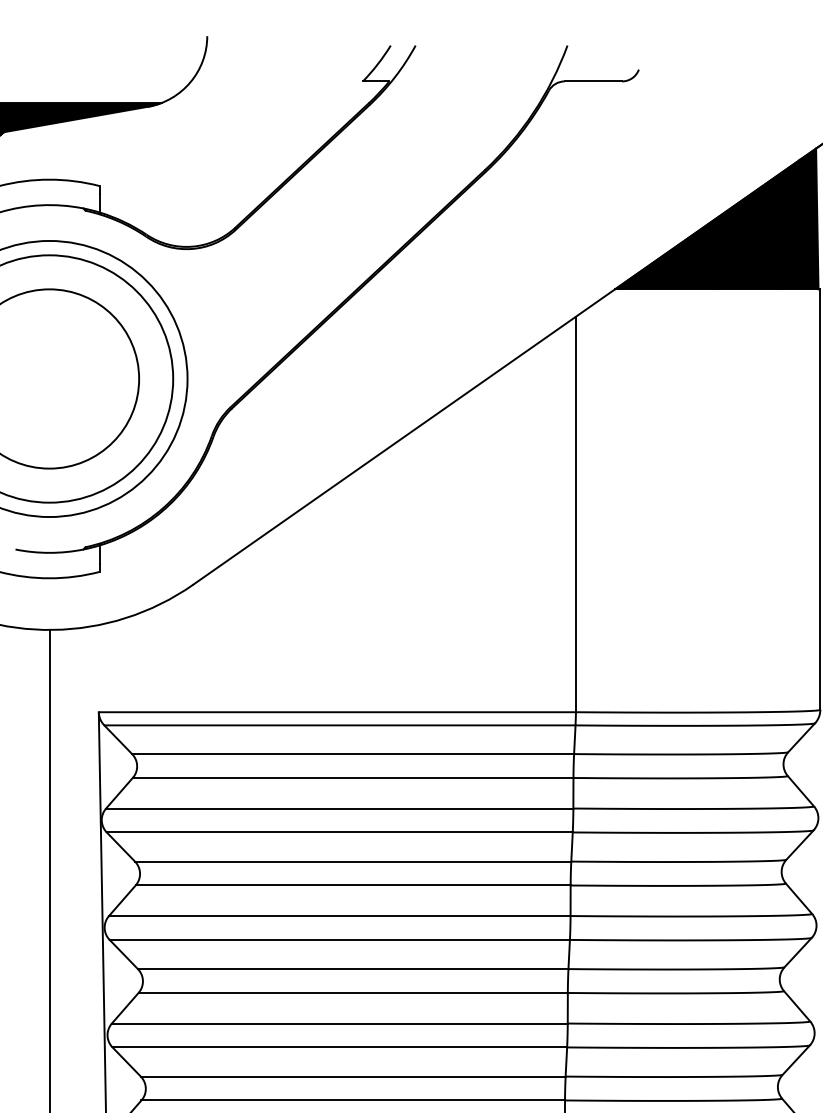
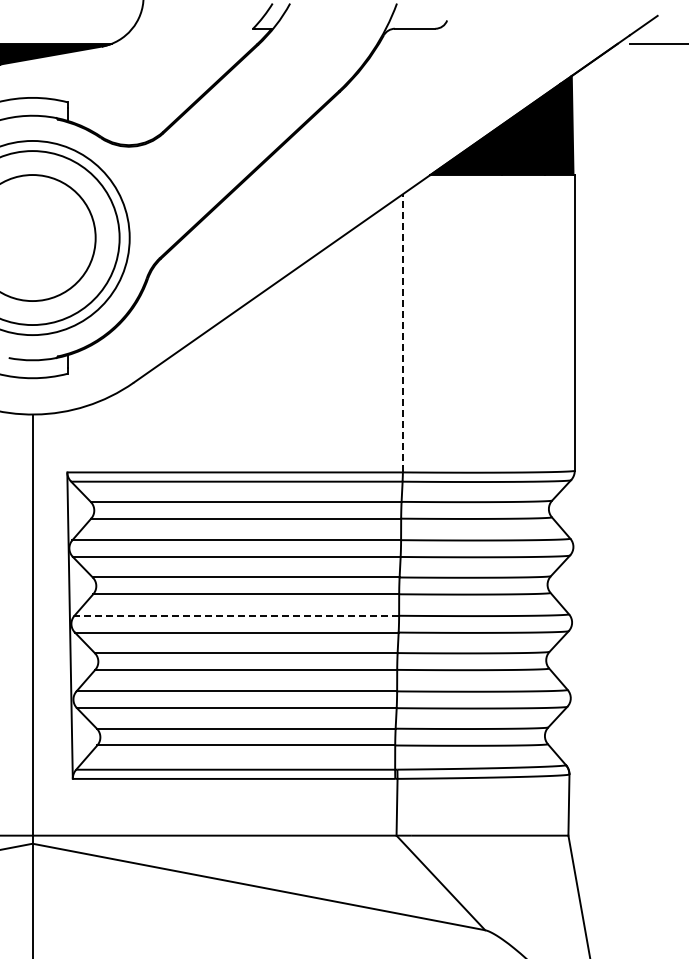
line: (575, 513) -> (402, 332), solid -> dashed
line: (339, 915) -> (236, 615), solid -> dashed

